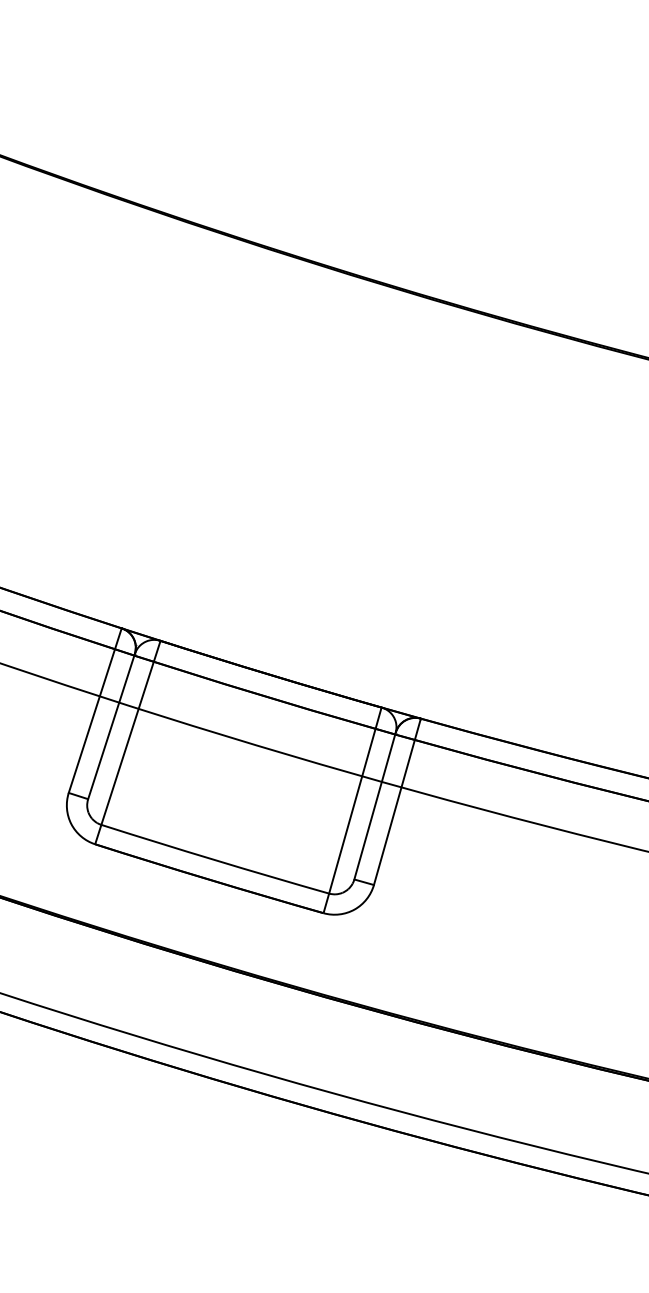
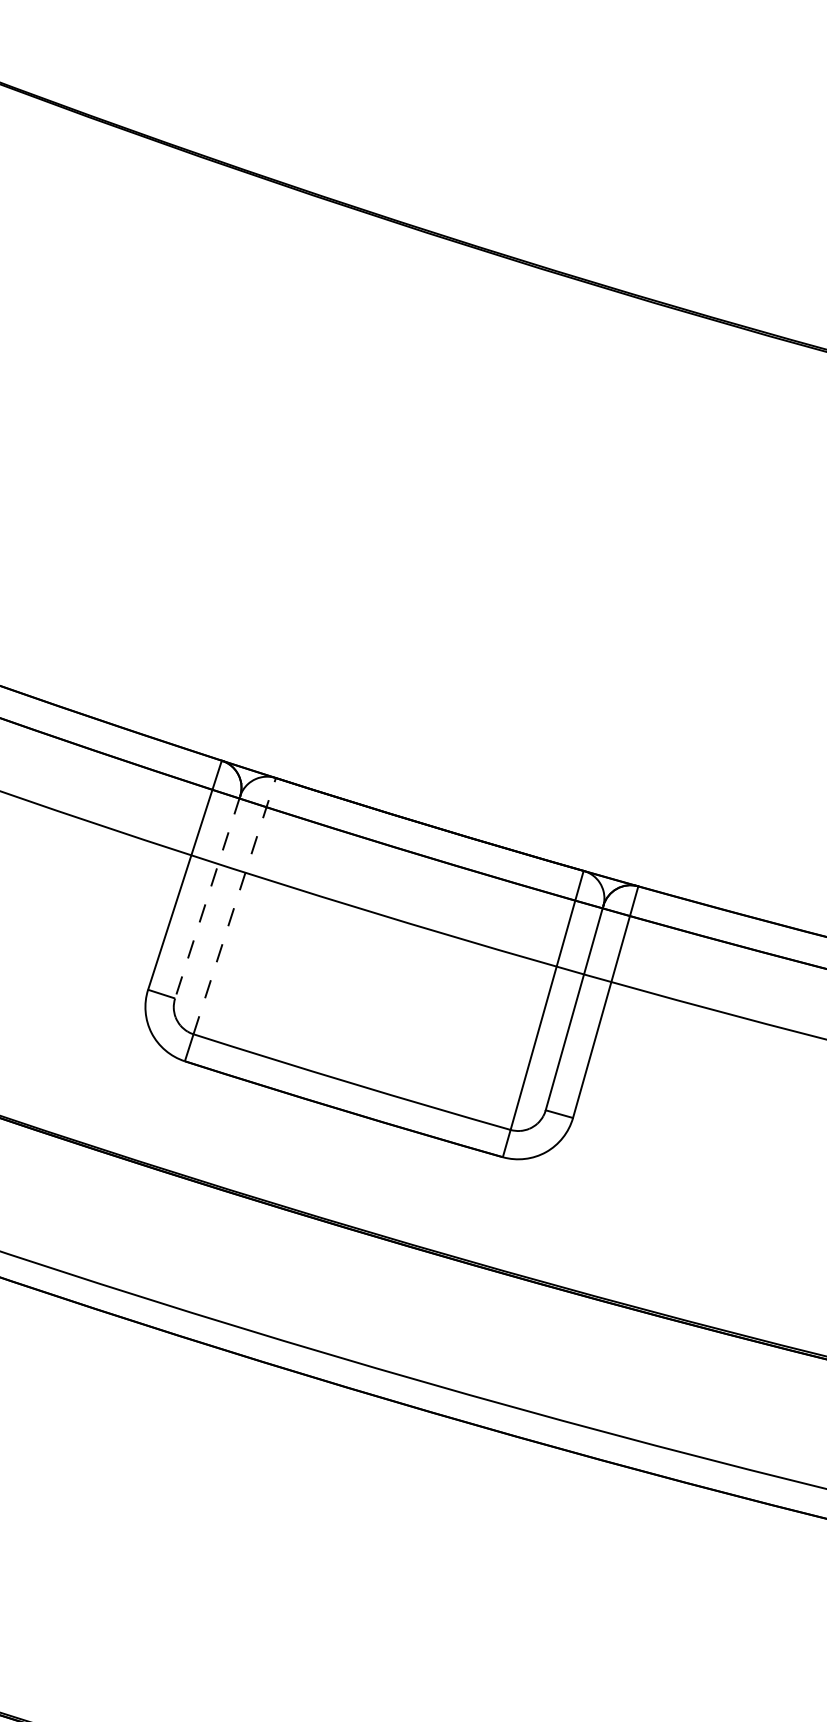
line: (111, 727) -> (207, 898), solid -> dashed
line: (130, 732) -> (234, 905), solid -> dashed

